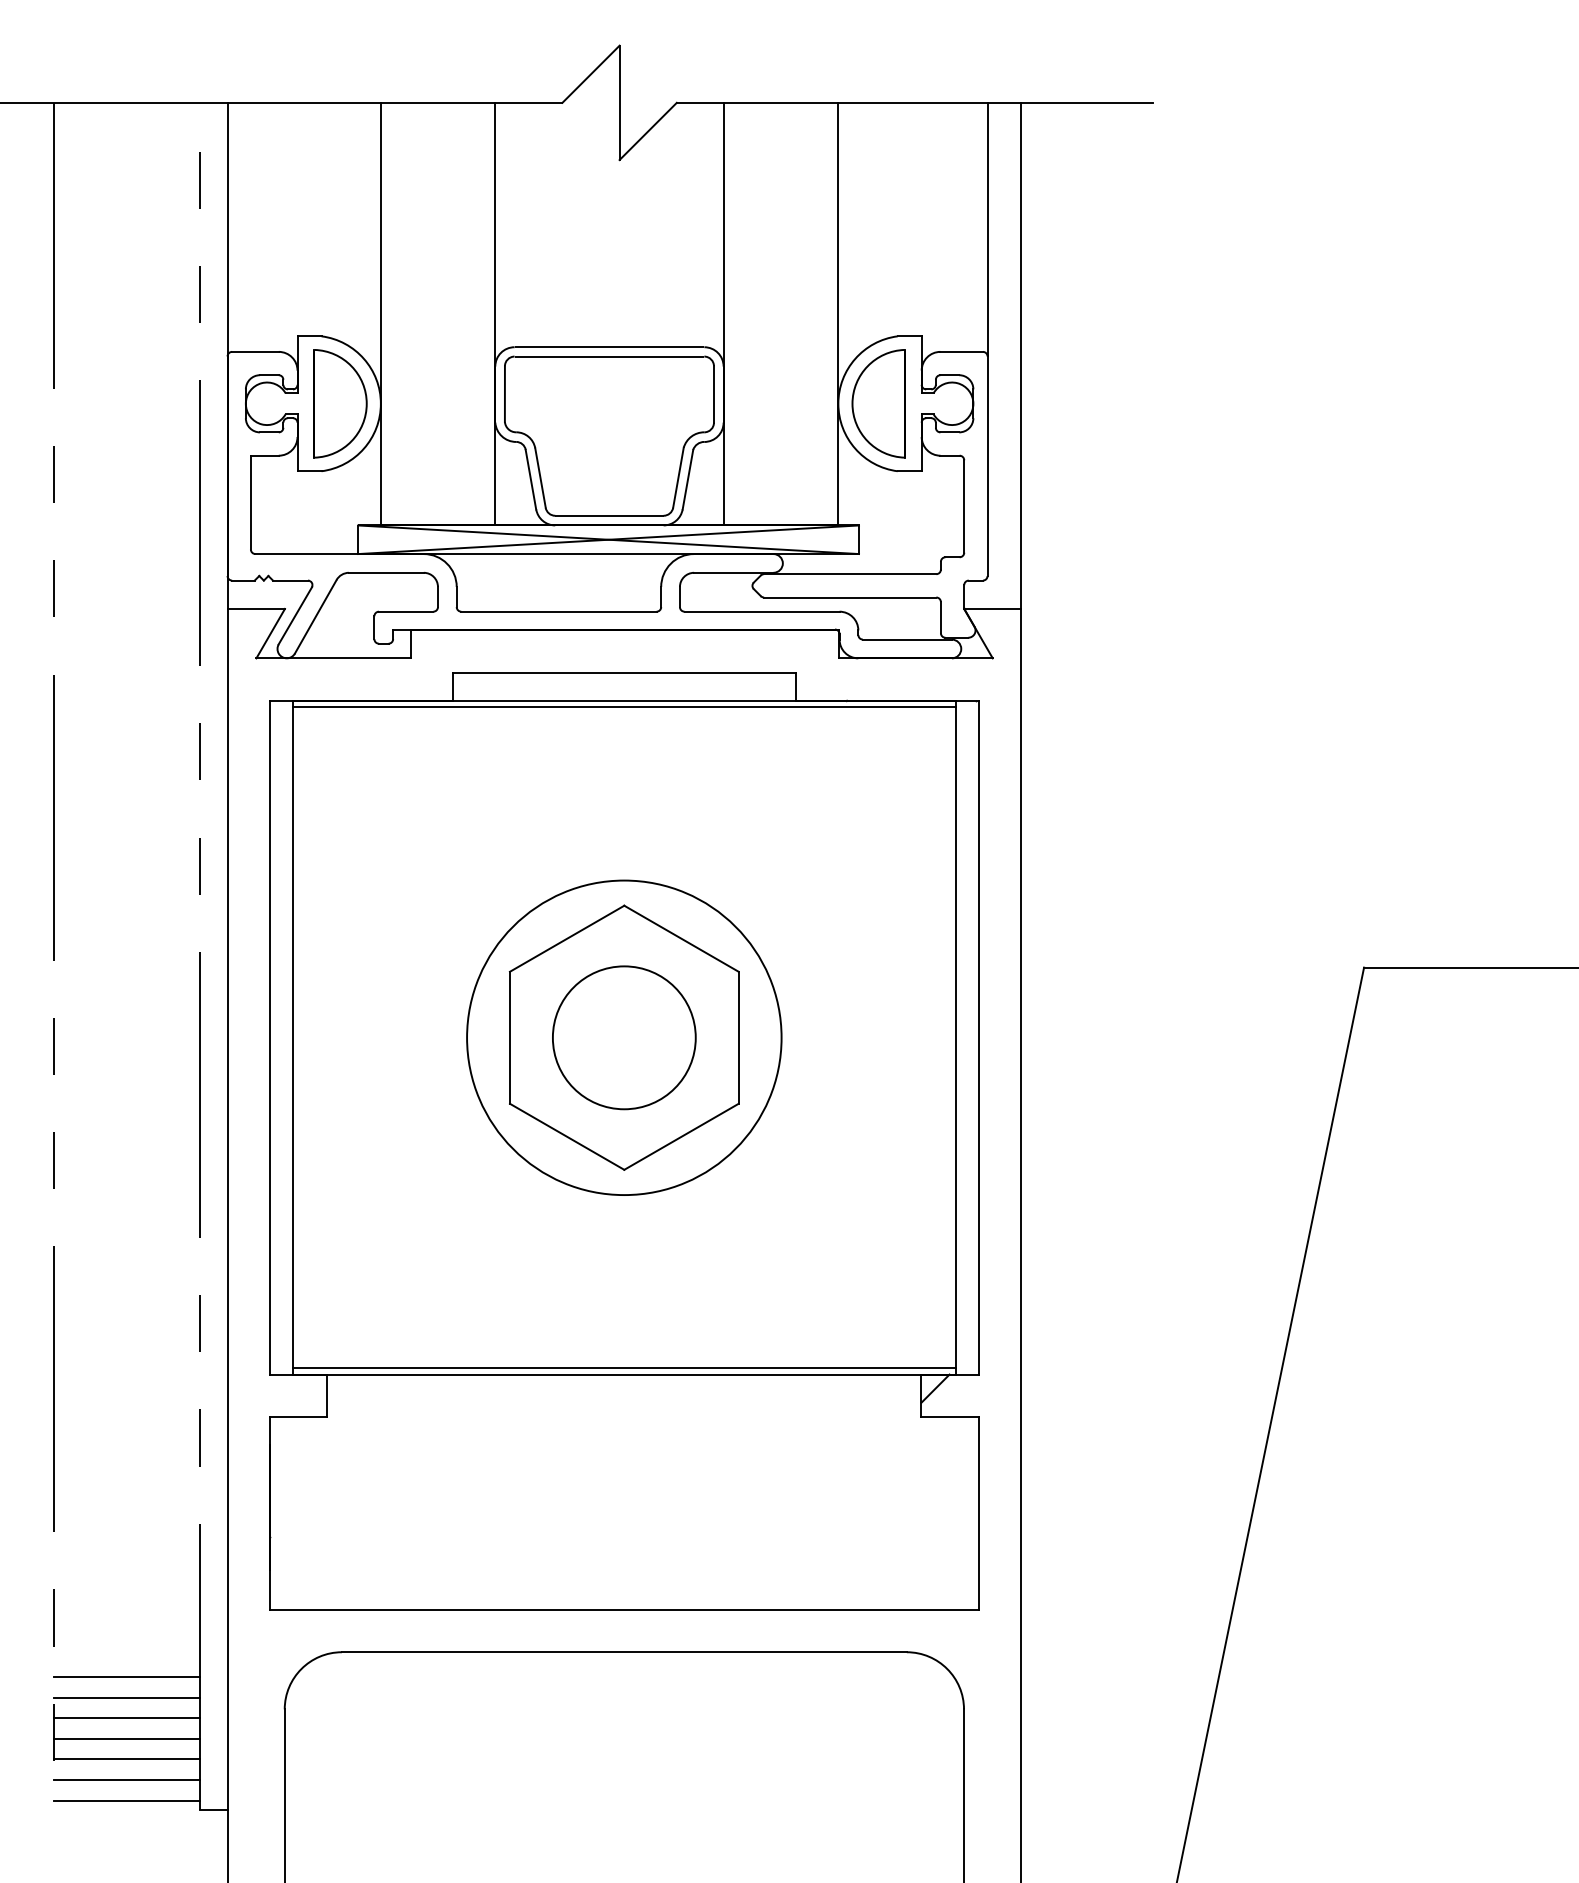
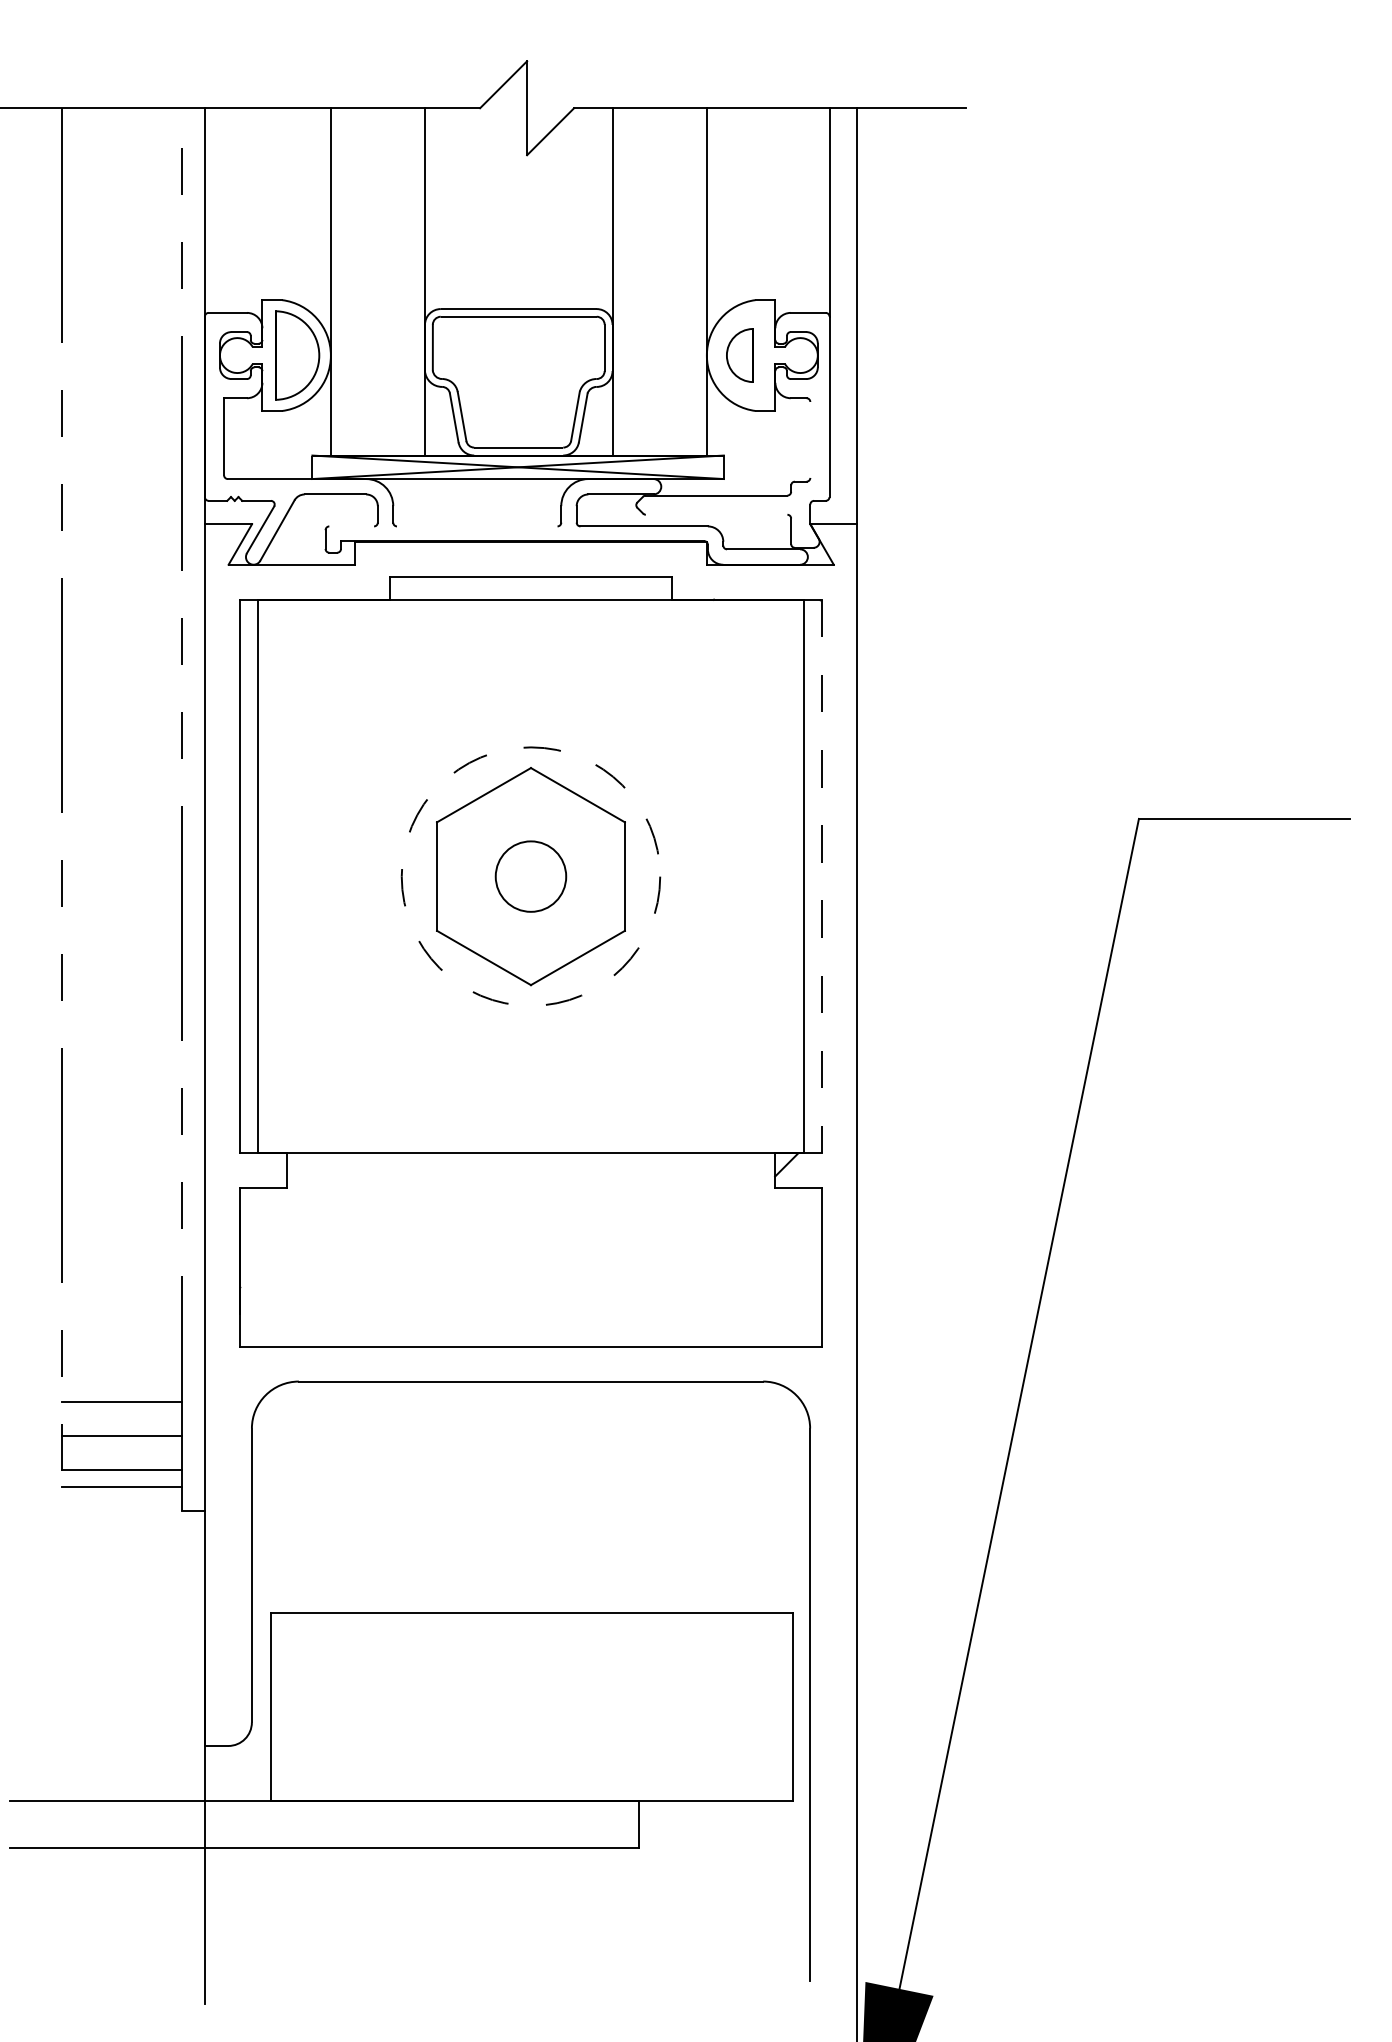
part: (878, 403) -> (739, 355), size x0.6
line: (964, 505) -> (810, 439), removed
line: (850, 597) -> (716, 514), removed
line: (405, 611) -> (351, 526), removed
line: (559, 611) -> (477, 526), removed
line: (623, 706) -> (530, 604), removed
circle: (623, 1037) -> (530, 876), size x0.6
circle: (623, 1037) -> (530, 876), solid -> dashed
line: (979, 1037) -> (822, 876), solid -> dashed
line: (623, 1368) -> (530, 1148), removed
line: (127, 1697) -> (122, 1418), removed
line: (127, 1738) -> (122, 1452), removed
line: (127, 1800) -> (122, 1503), removed

